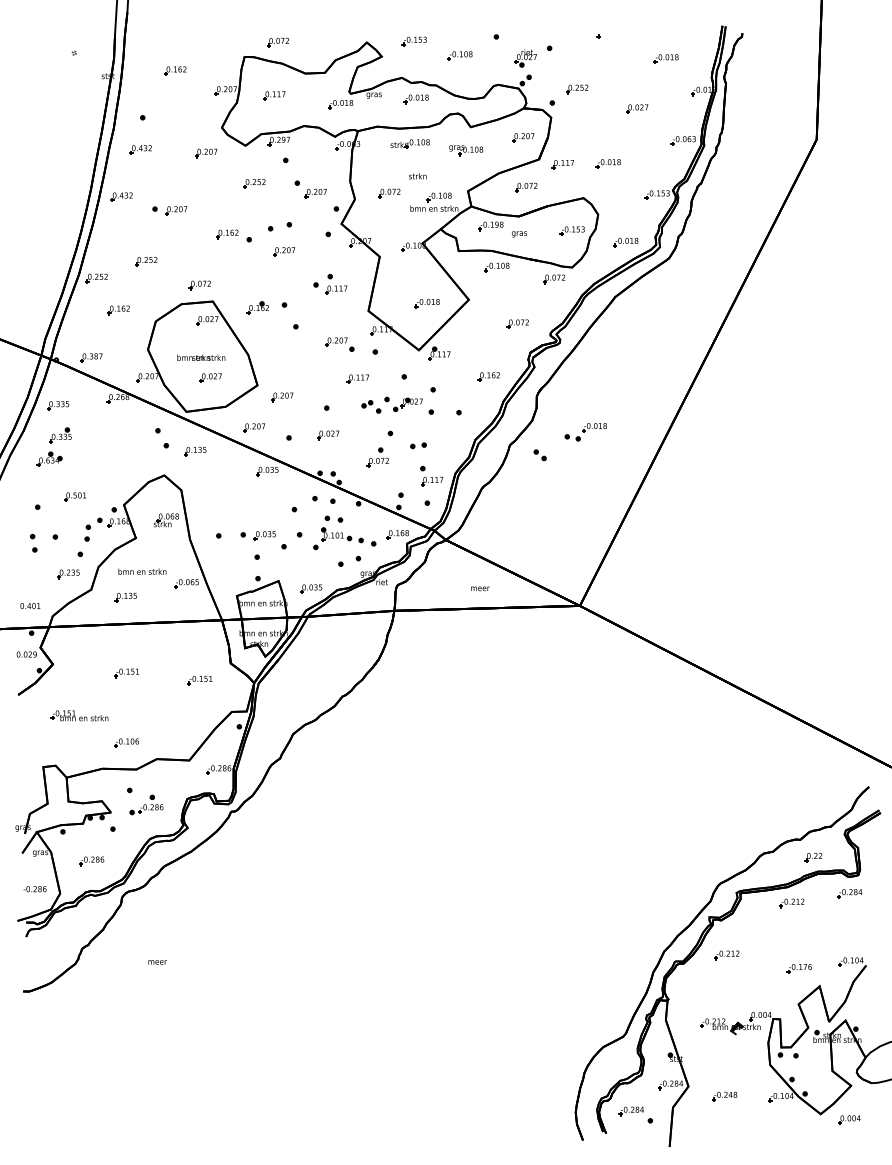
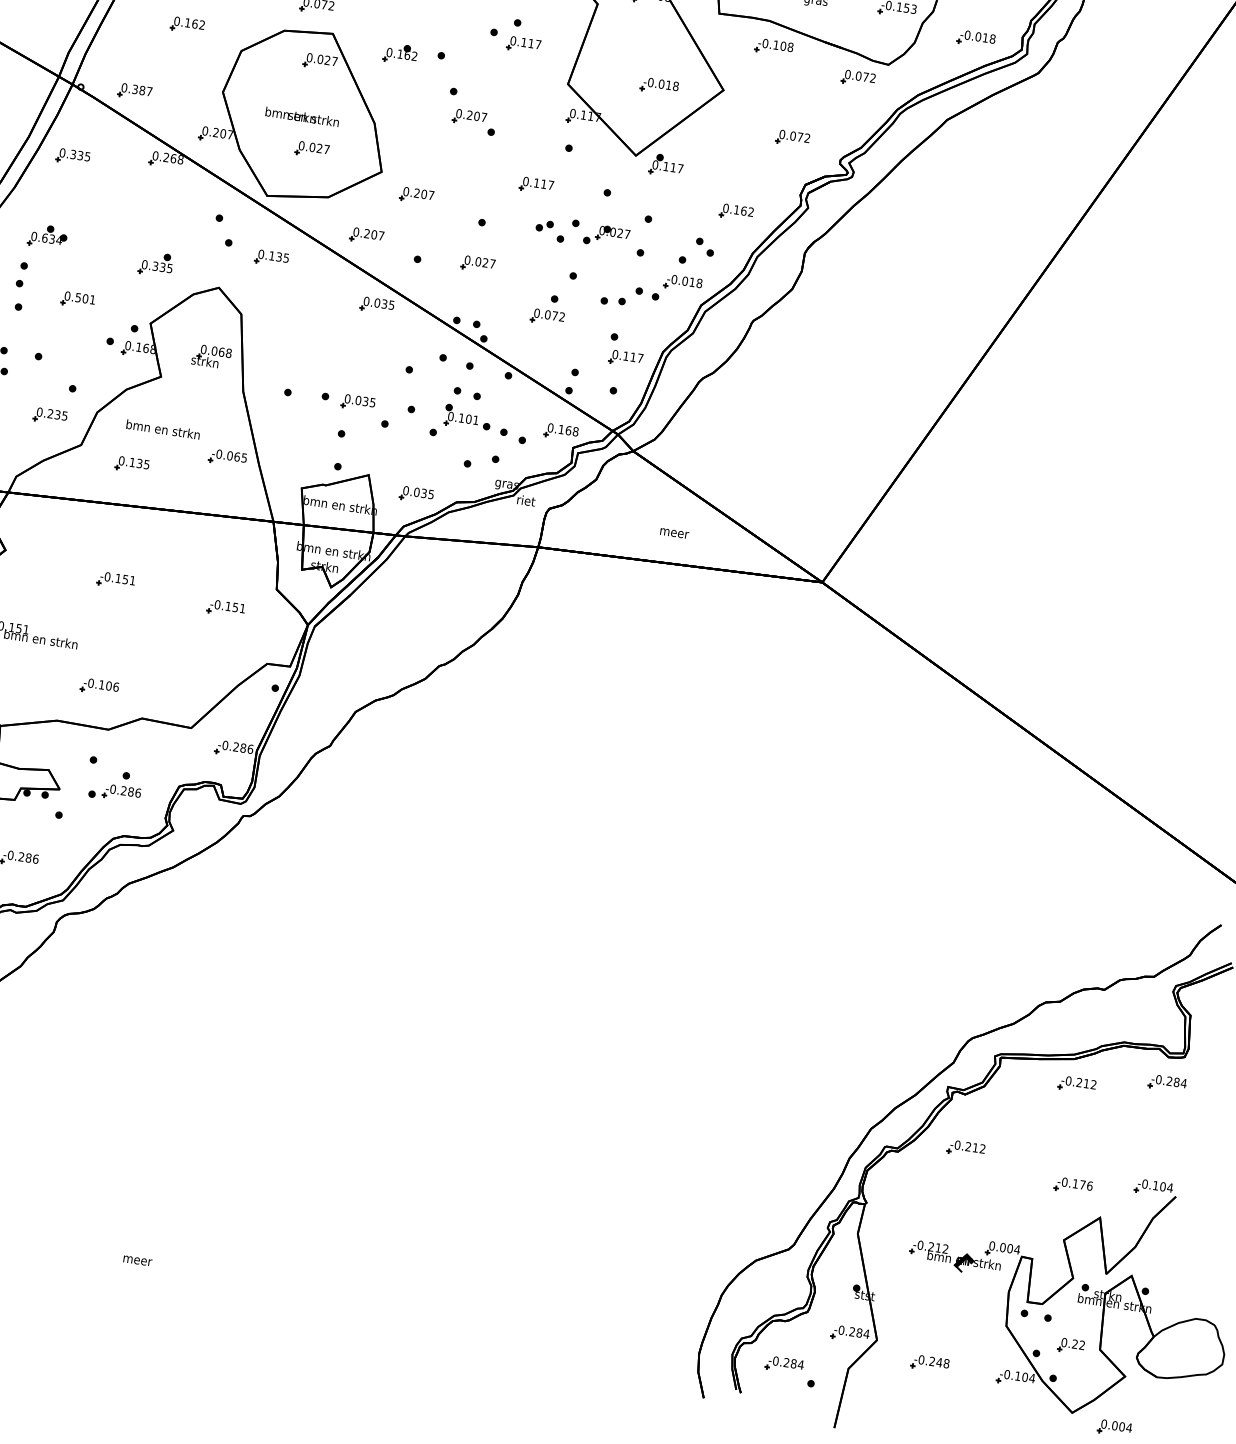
part: (339, 344) -> (473, 122), moved
part: (585, 432) -> (668, 288), moved
part: (60, 435) -> (155, 264), moved
part: (539, 455) -> (703, 247), moved
part: (87, 532) -> (21, 273), moved
part: (813, 857) -> (1071, 1346), moved
text: (157, 962) -> (137, 1261), moved

